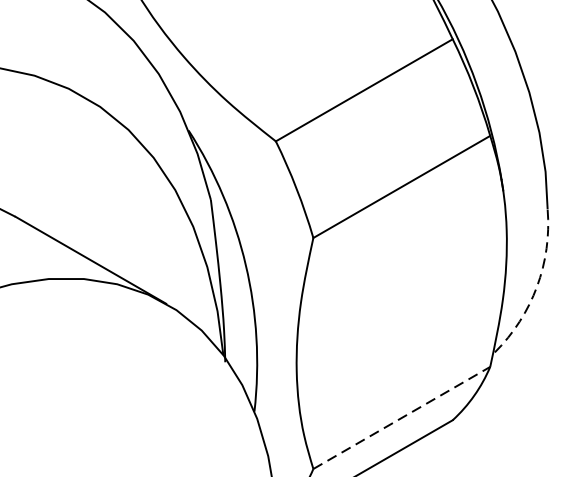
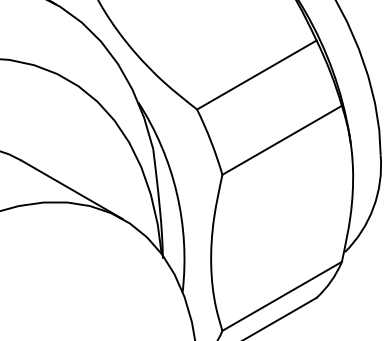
arc: (537, 286) -> (373, 207), dashed -> solid
line: (402, 418) -> (282, 296), dashed -> solid

